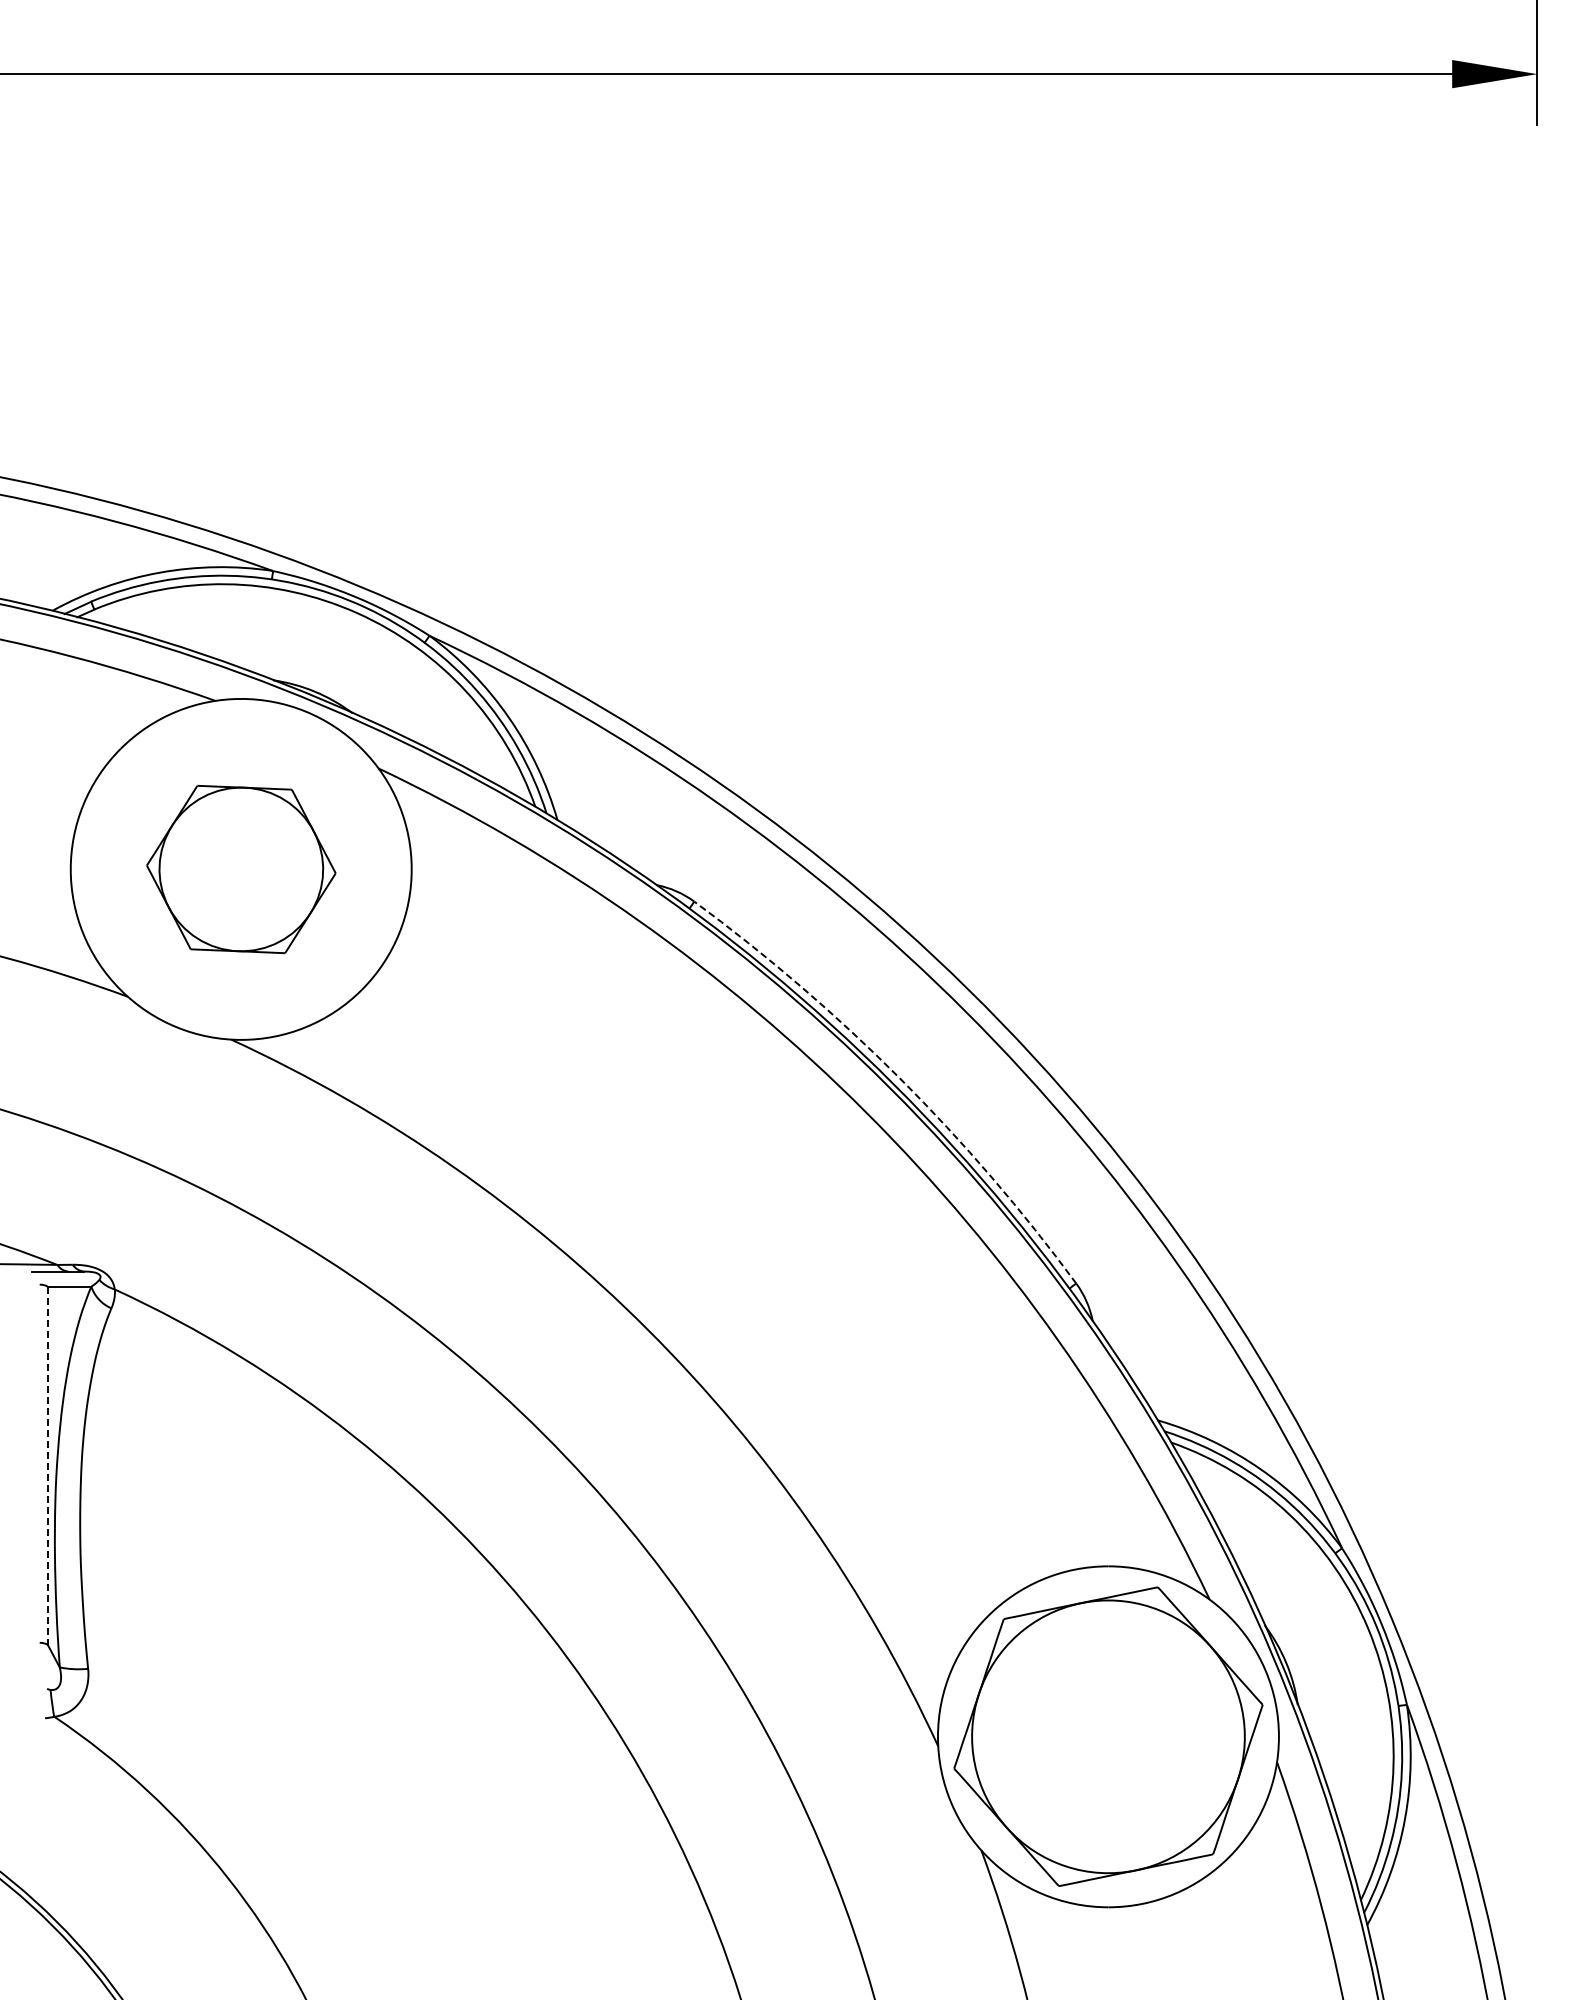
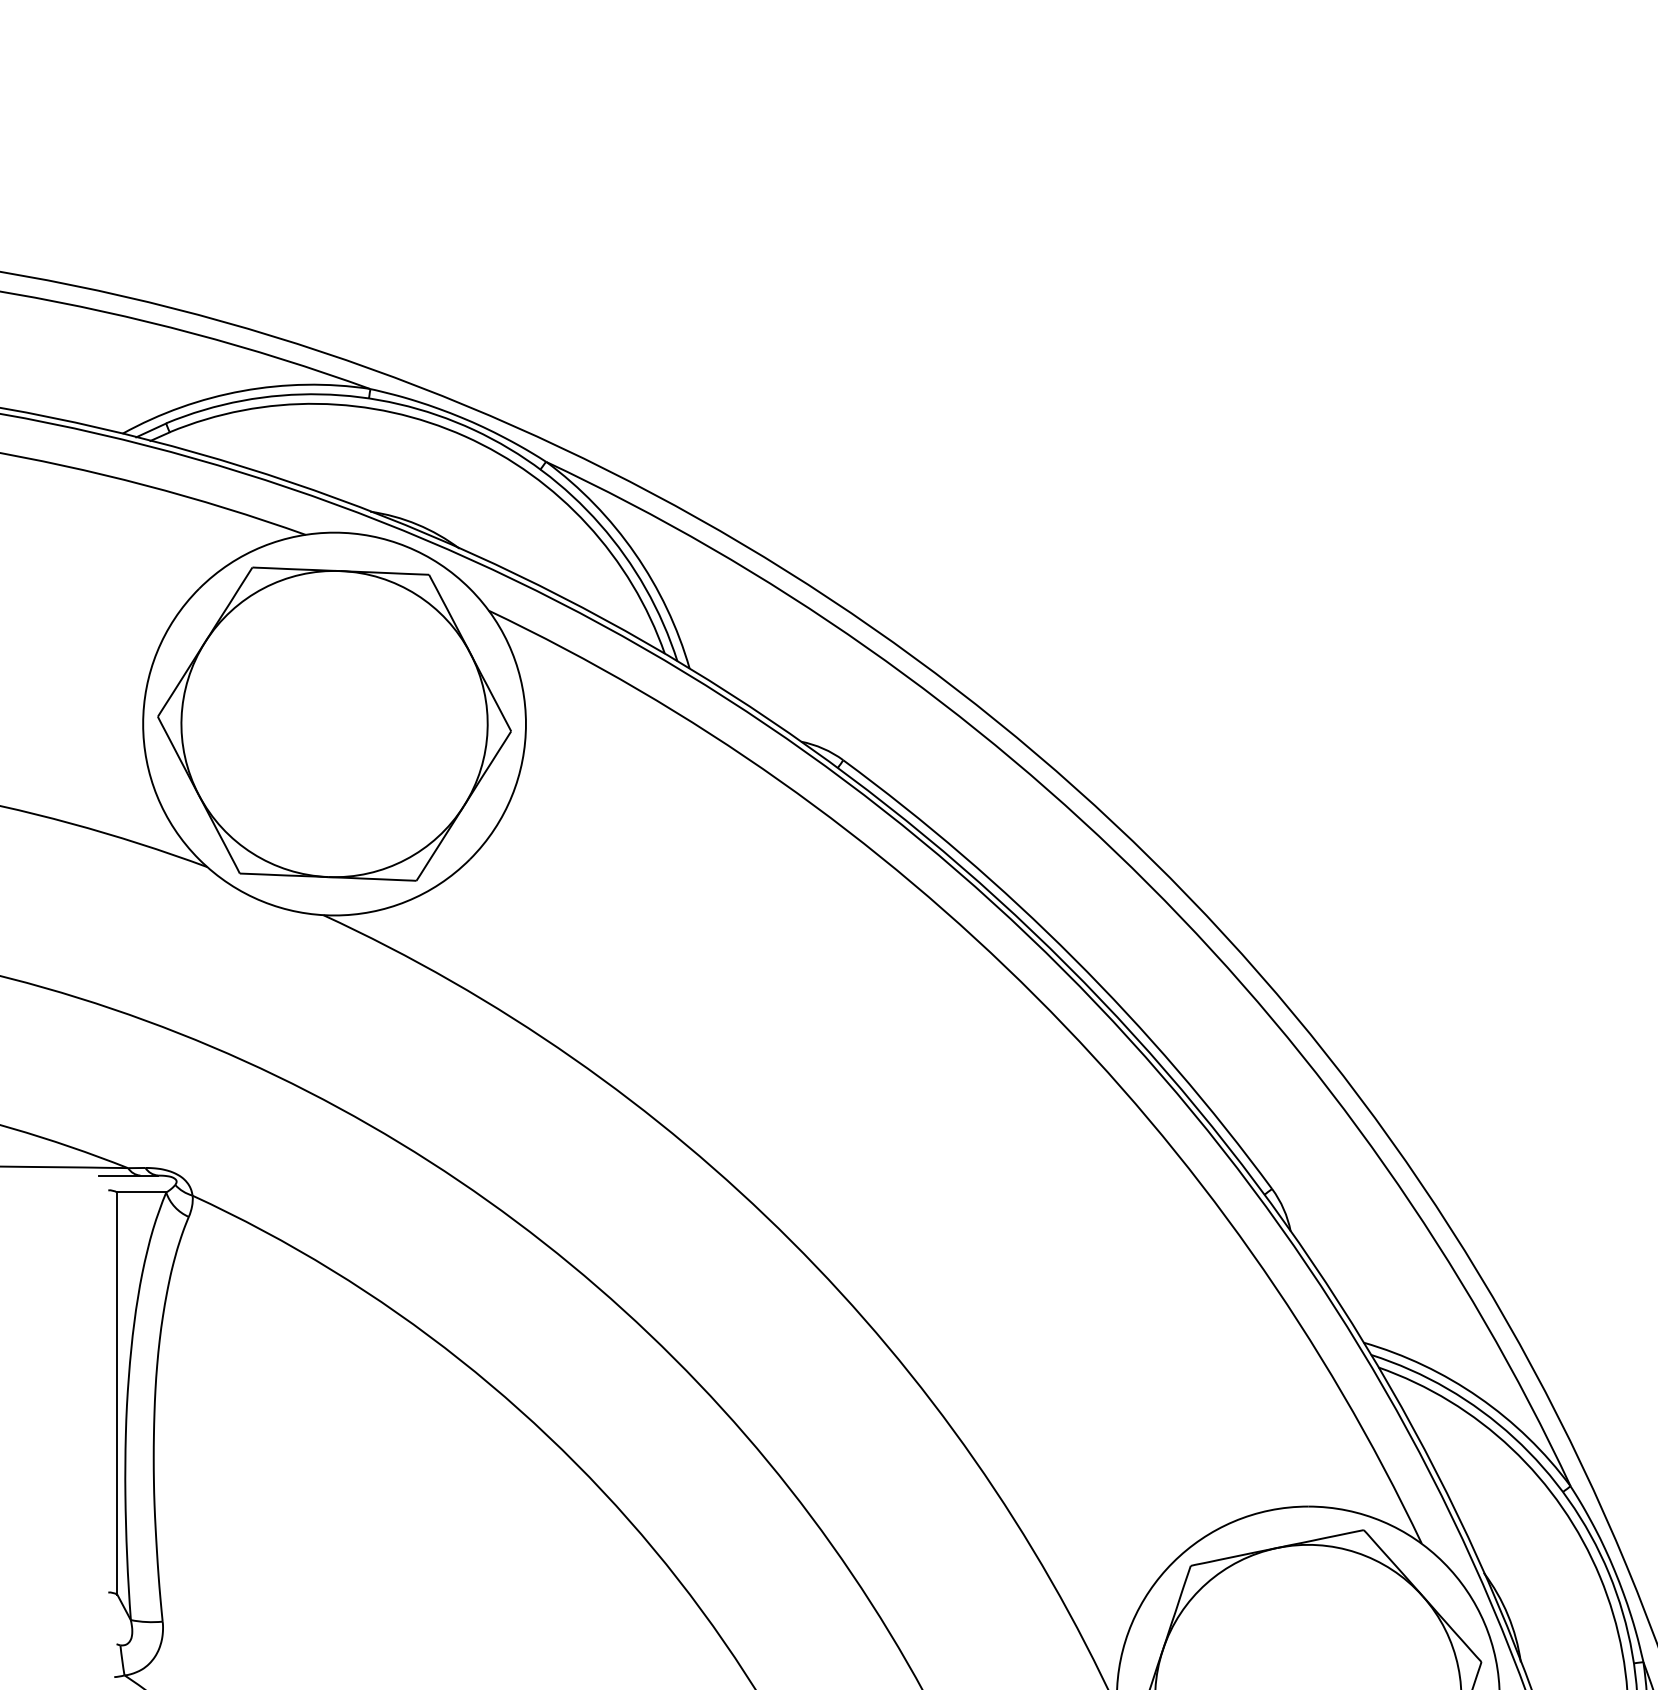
part: (241, 869) -> (334, 724), size x1.67
arc: (899, 1078) -> (1073, 958), dashed -> solid
line: (47, 1466) -> (117, 1394), dashed -> solid

